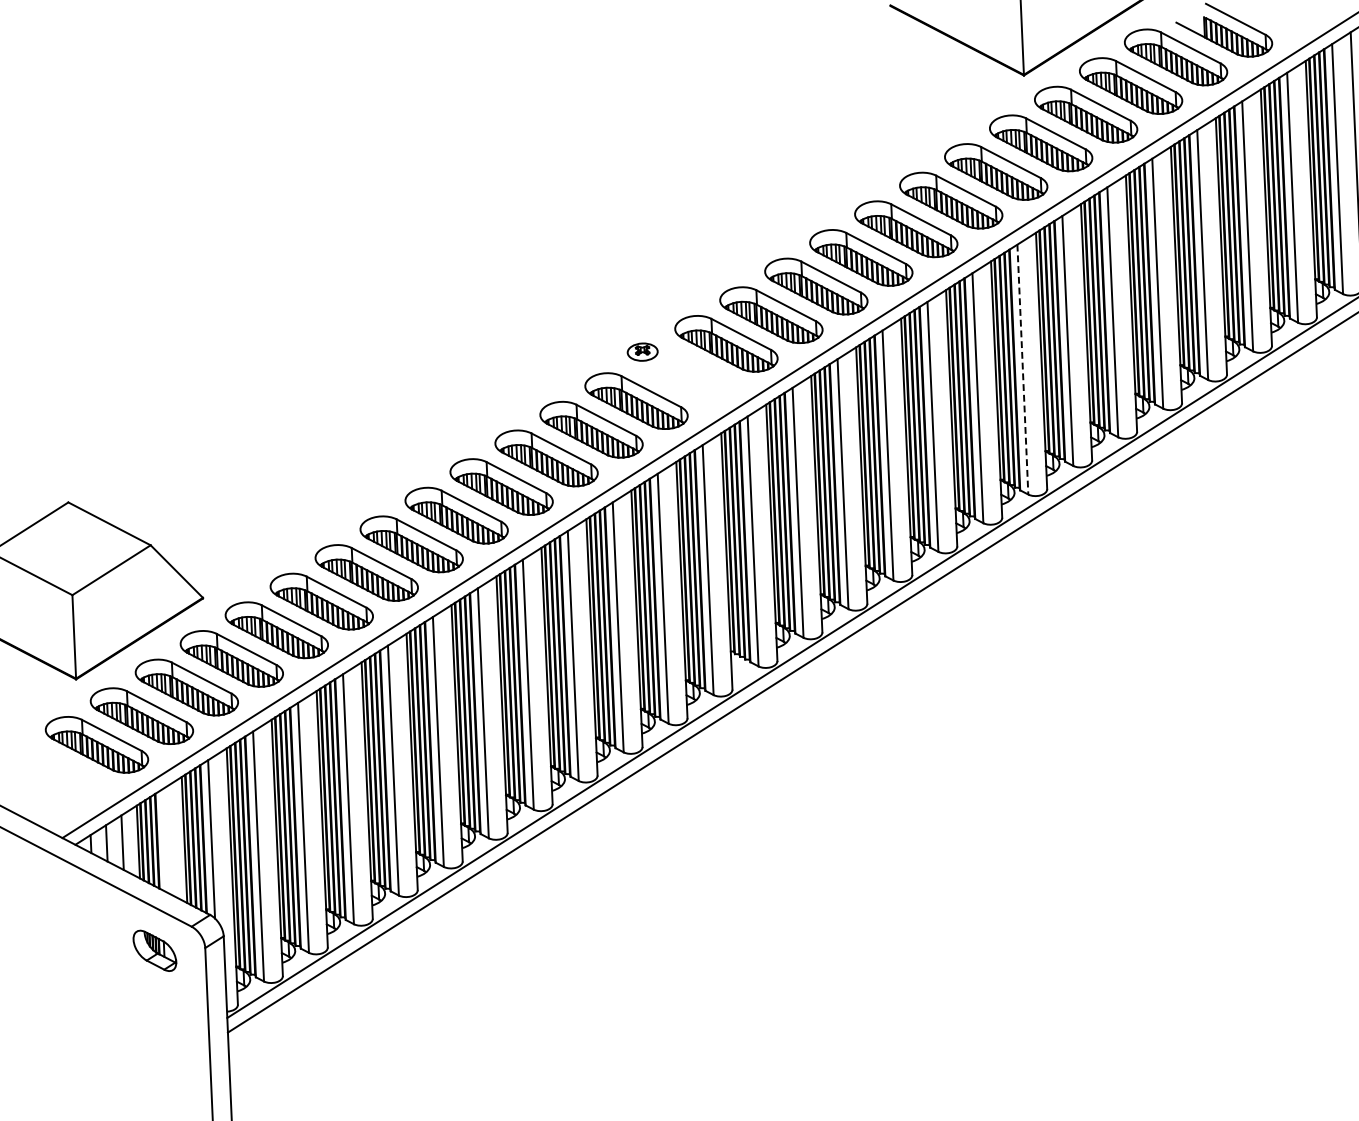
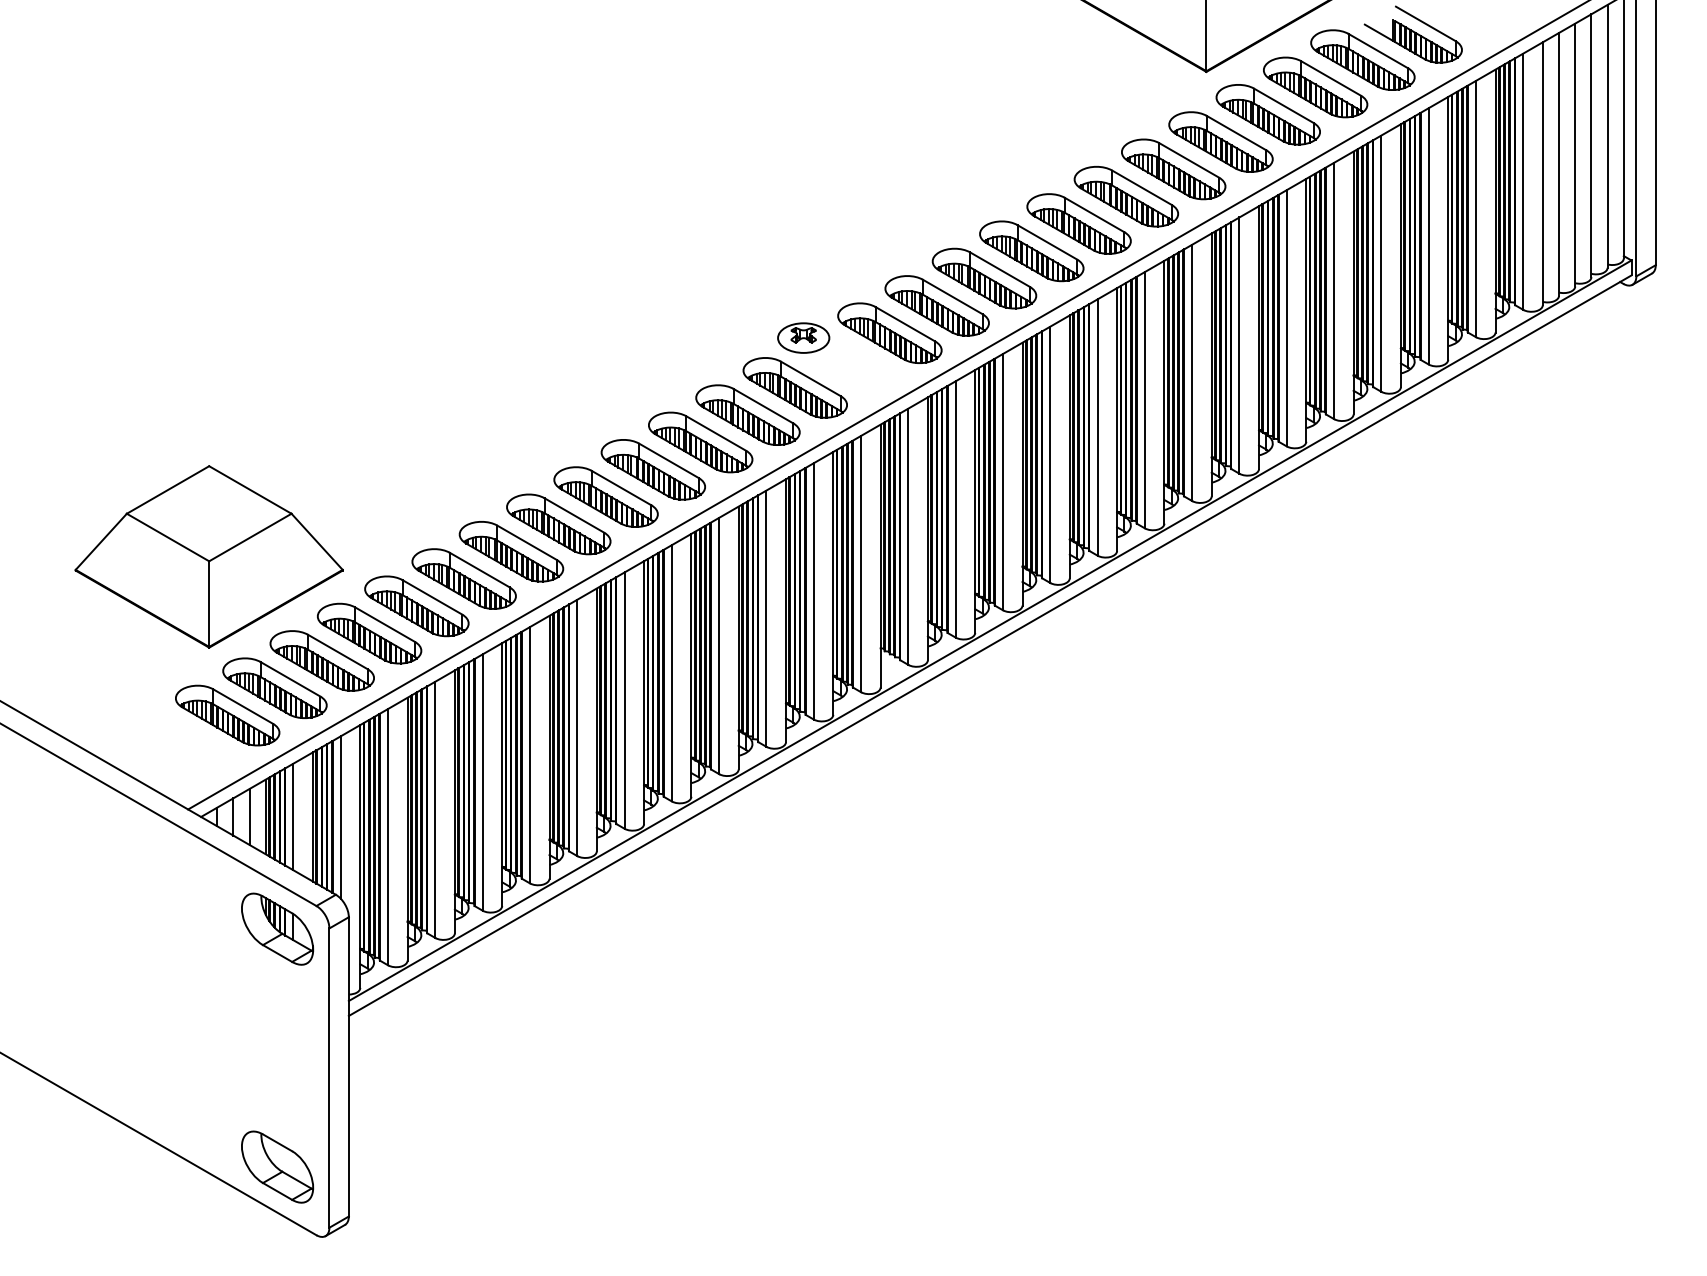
part: (642, 351) -> (803, 337), size x1.67
line: (1023, 370) -> (1192, 373), dashed -> solid
line: (165, 840) -> (293, 816), added
part: (154, 950) -> (277, 928), size x1.67

